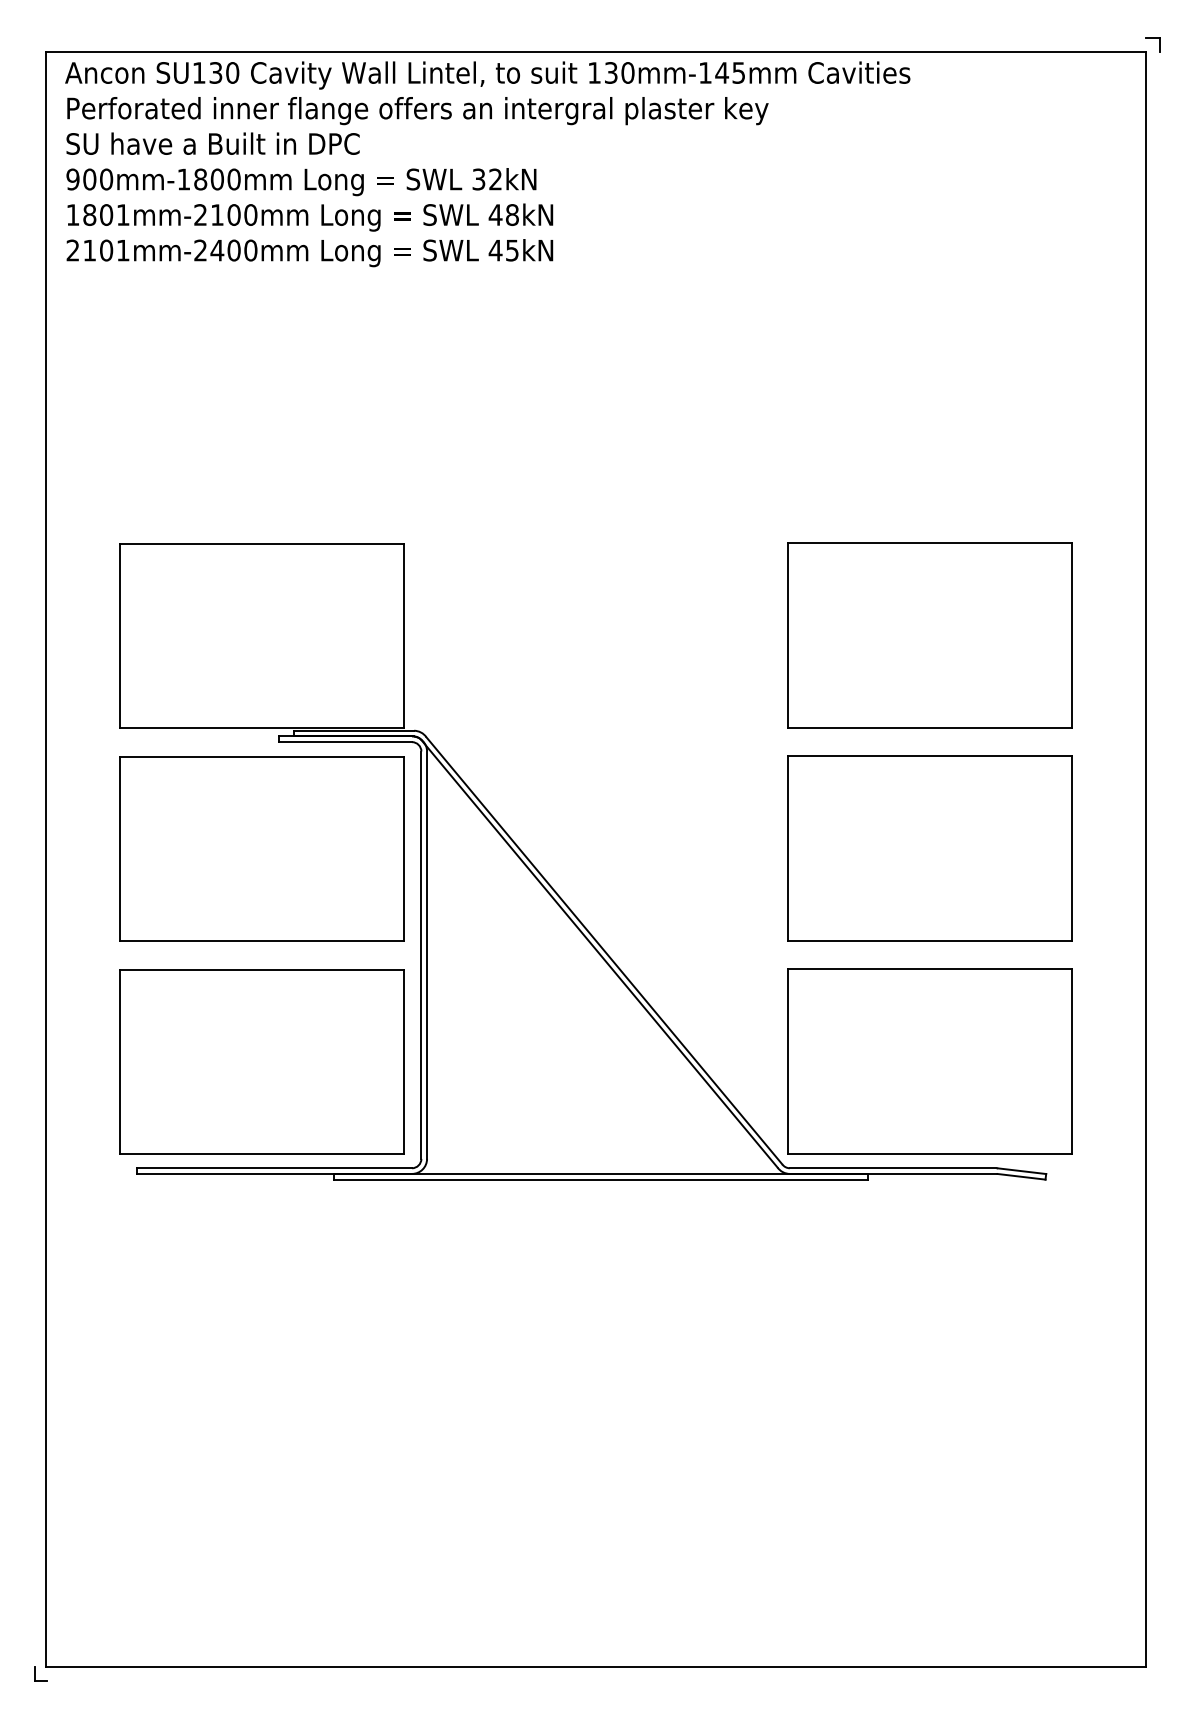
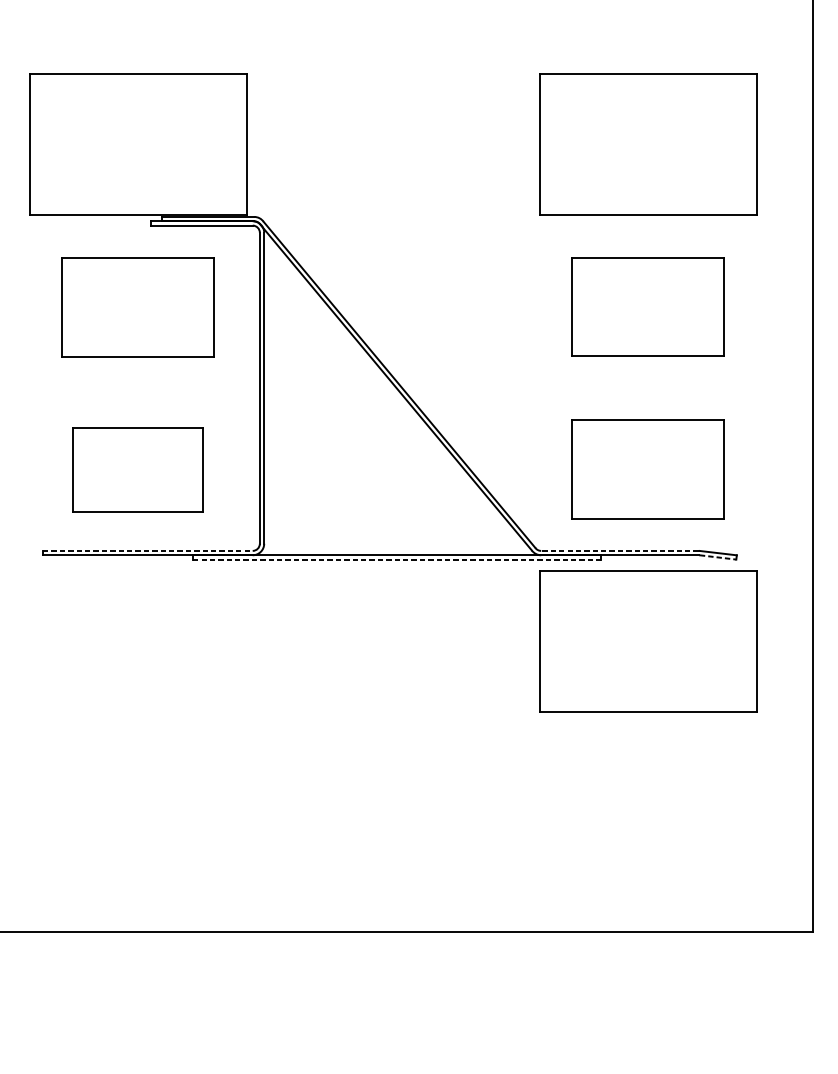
part: (261, 848) -> (137, 306), size x0.7
part: (929, 848) -> (647, 306), size x0.7
part: (261, 1061) -> (137, 469), size x0.6
part: (929, 1061) -> (647, 469), size x0.7
line: (275, 1168) -> (148, 551), solid -> dashed
line: (892, 1168) -> (619, 551), solid -> dashed
line: (1022, 1176) -> (718, 557), solid -> dashed
line: (601, 1179) -> (397, 559), solid -> dashed
part: (929, 1286) -> (647, 641), added

